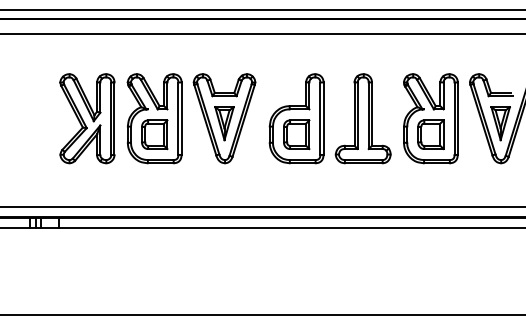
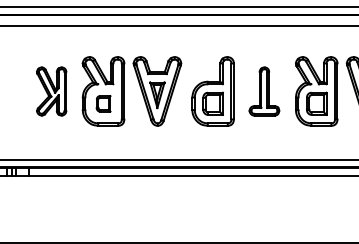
part: (87, 118) -> (51, 91), size x0.7
part: (362, 118) -> (263, 91), size x0.7
part: (154, 134) -> (103, 103), size x0.7

